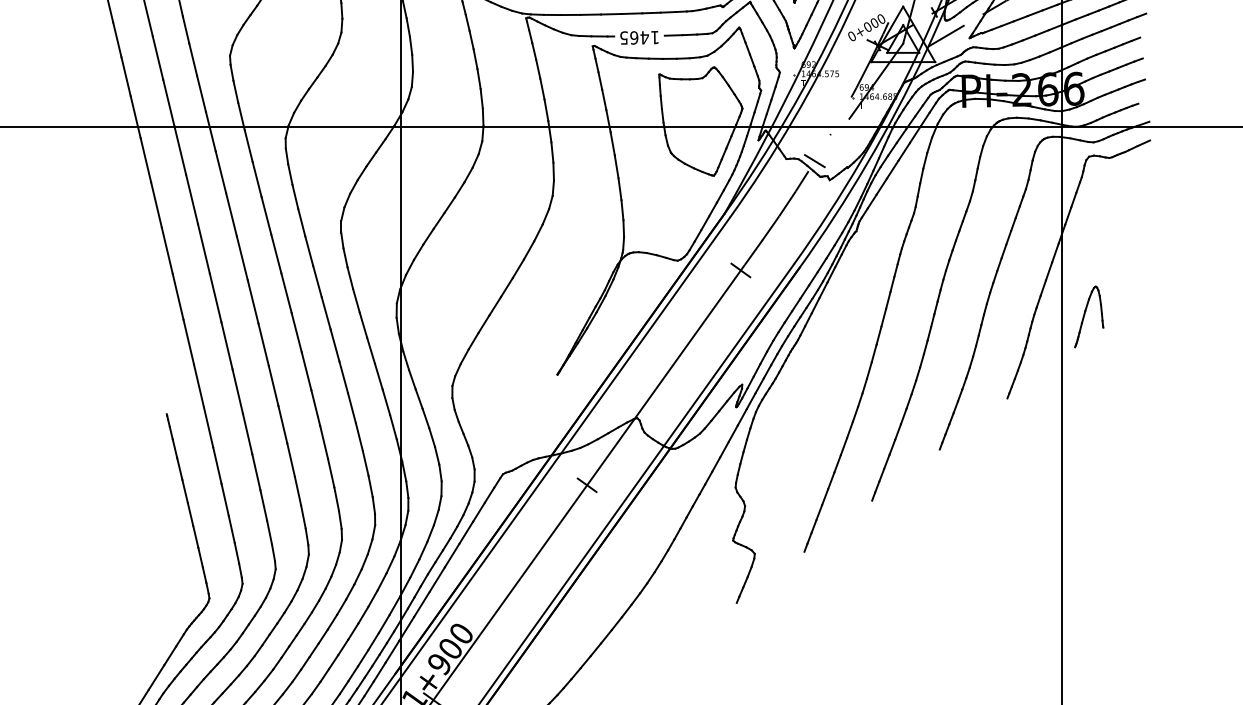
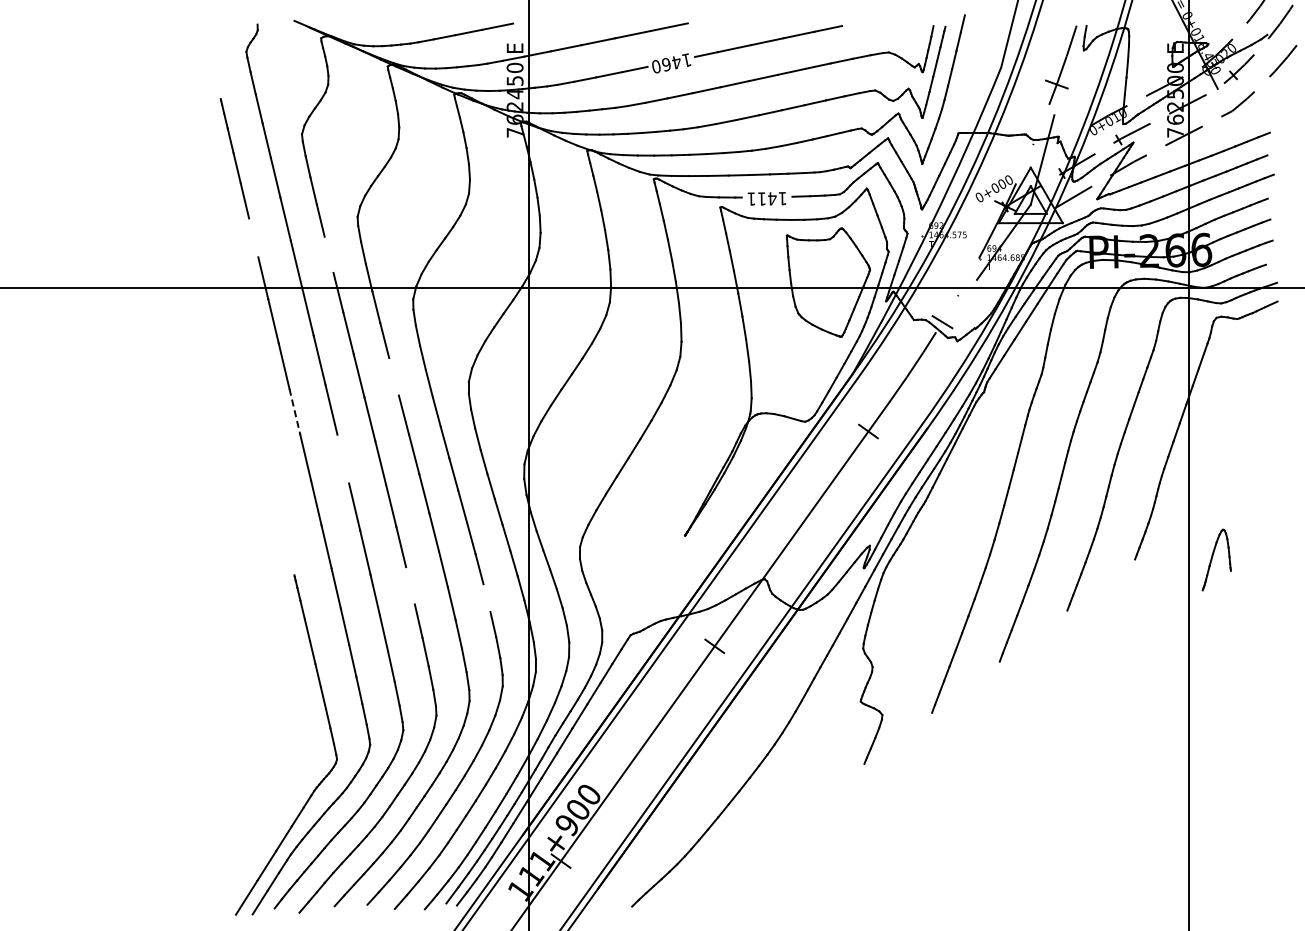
text: (628, 37) -> (756, 198), 1465 -> 1411
line: (125, 76) -> (253, 237), removed
line: (200, 93) -> (328, 254), removed
line: (265, 215) -> (393, 376), removed
line: (166, 250) -> (294, 411), solid -> dashed
line: (215, 297) -> (343, 458), removed
part: (1088, 316) -> (1216, 559), moved
line: (282, 424) -> (410, 585), removed
line: (358, 437) -> (486, 598), removed

